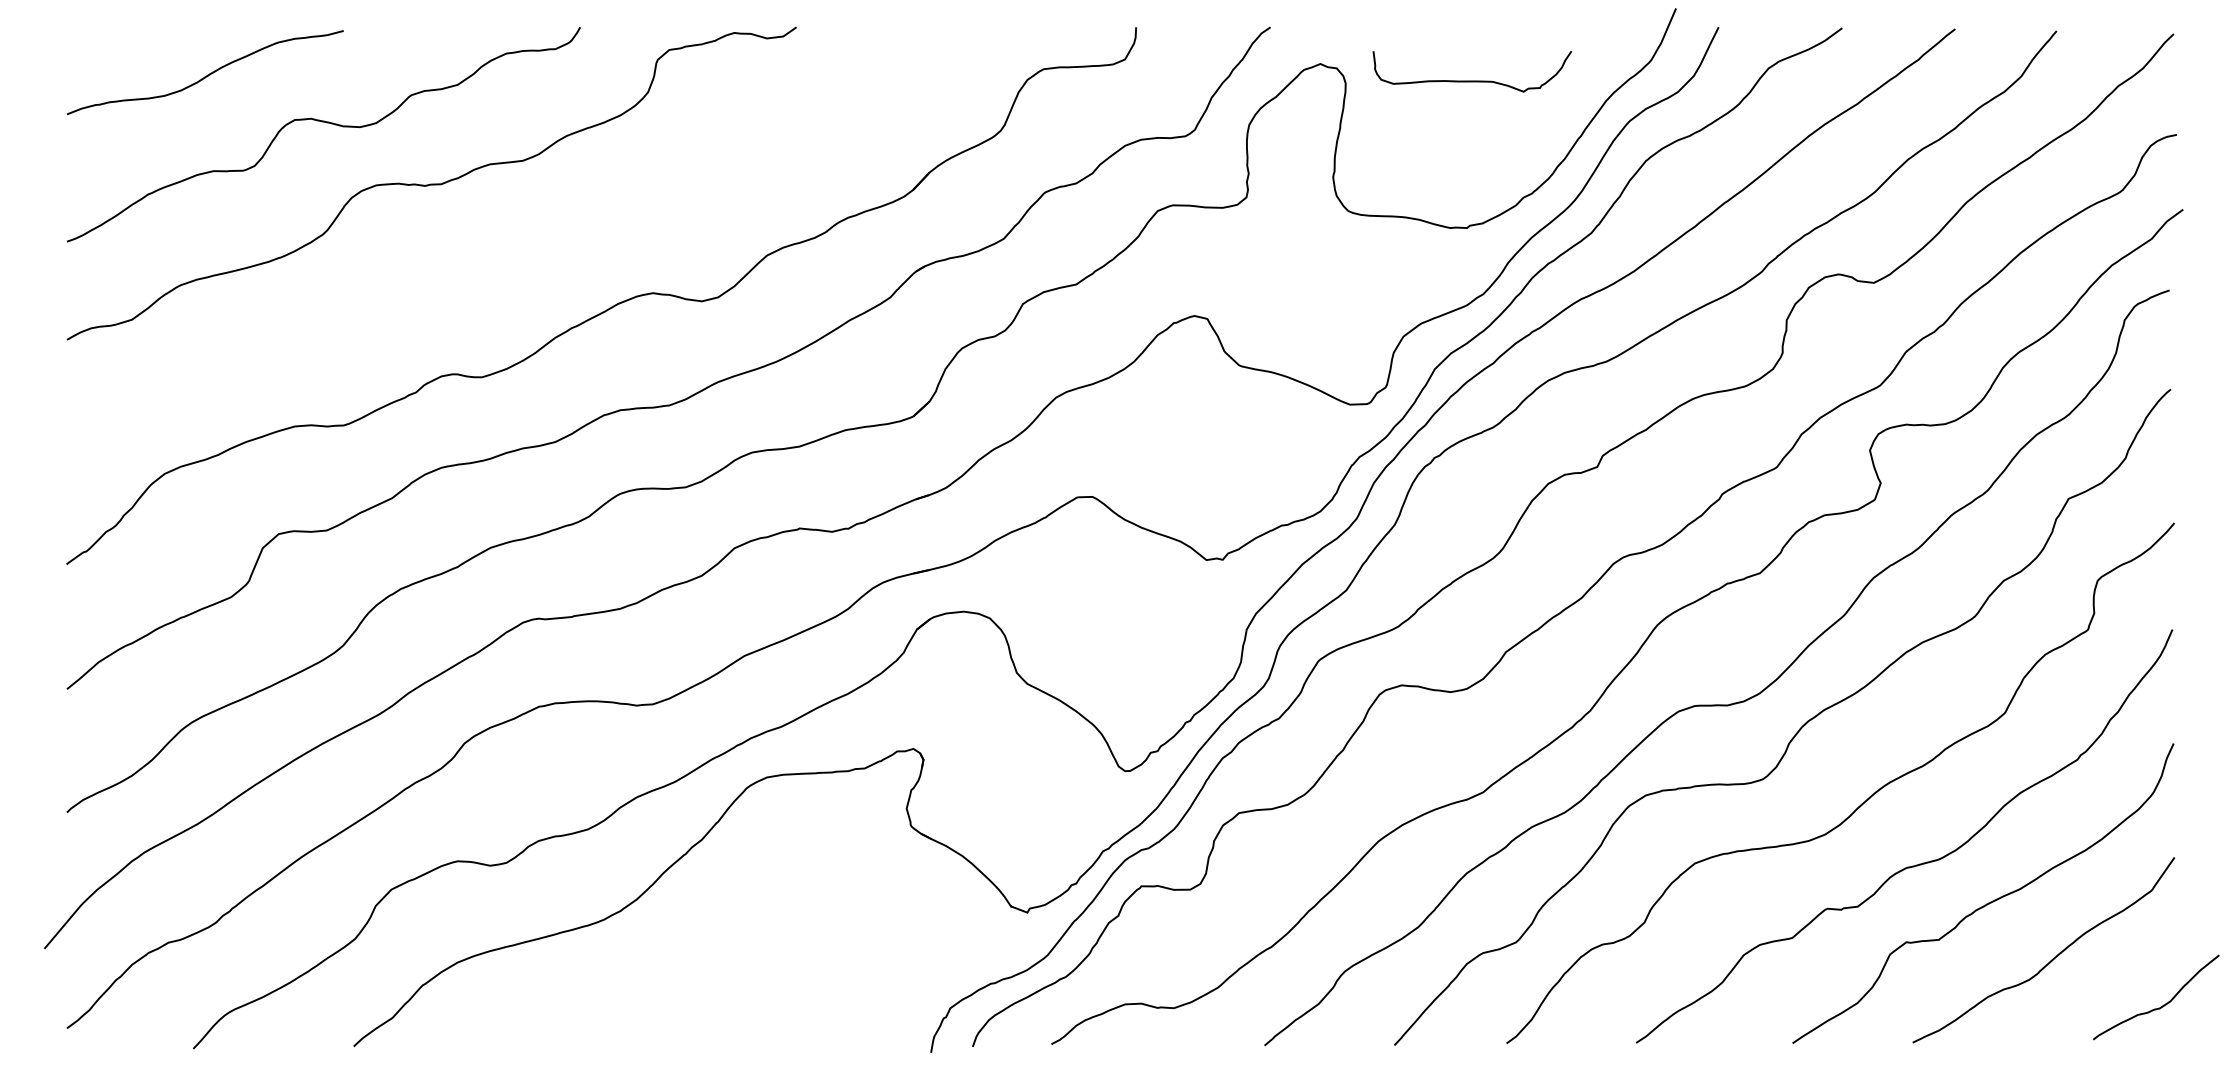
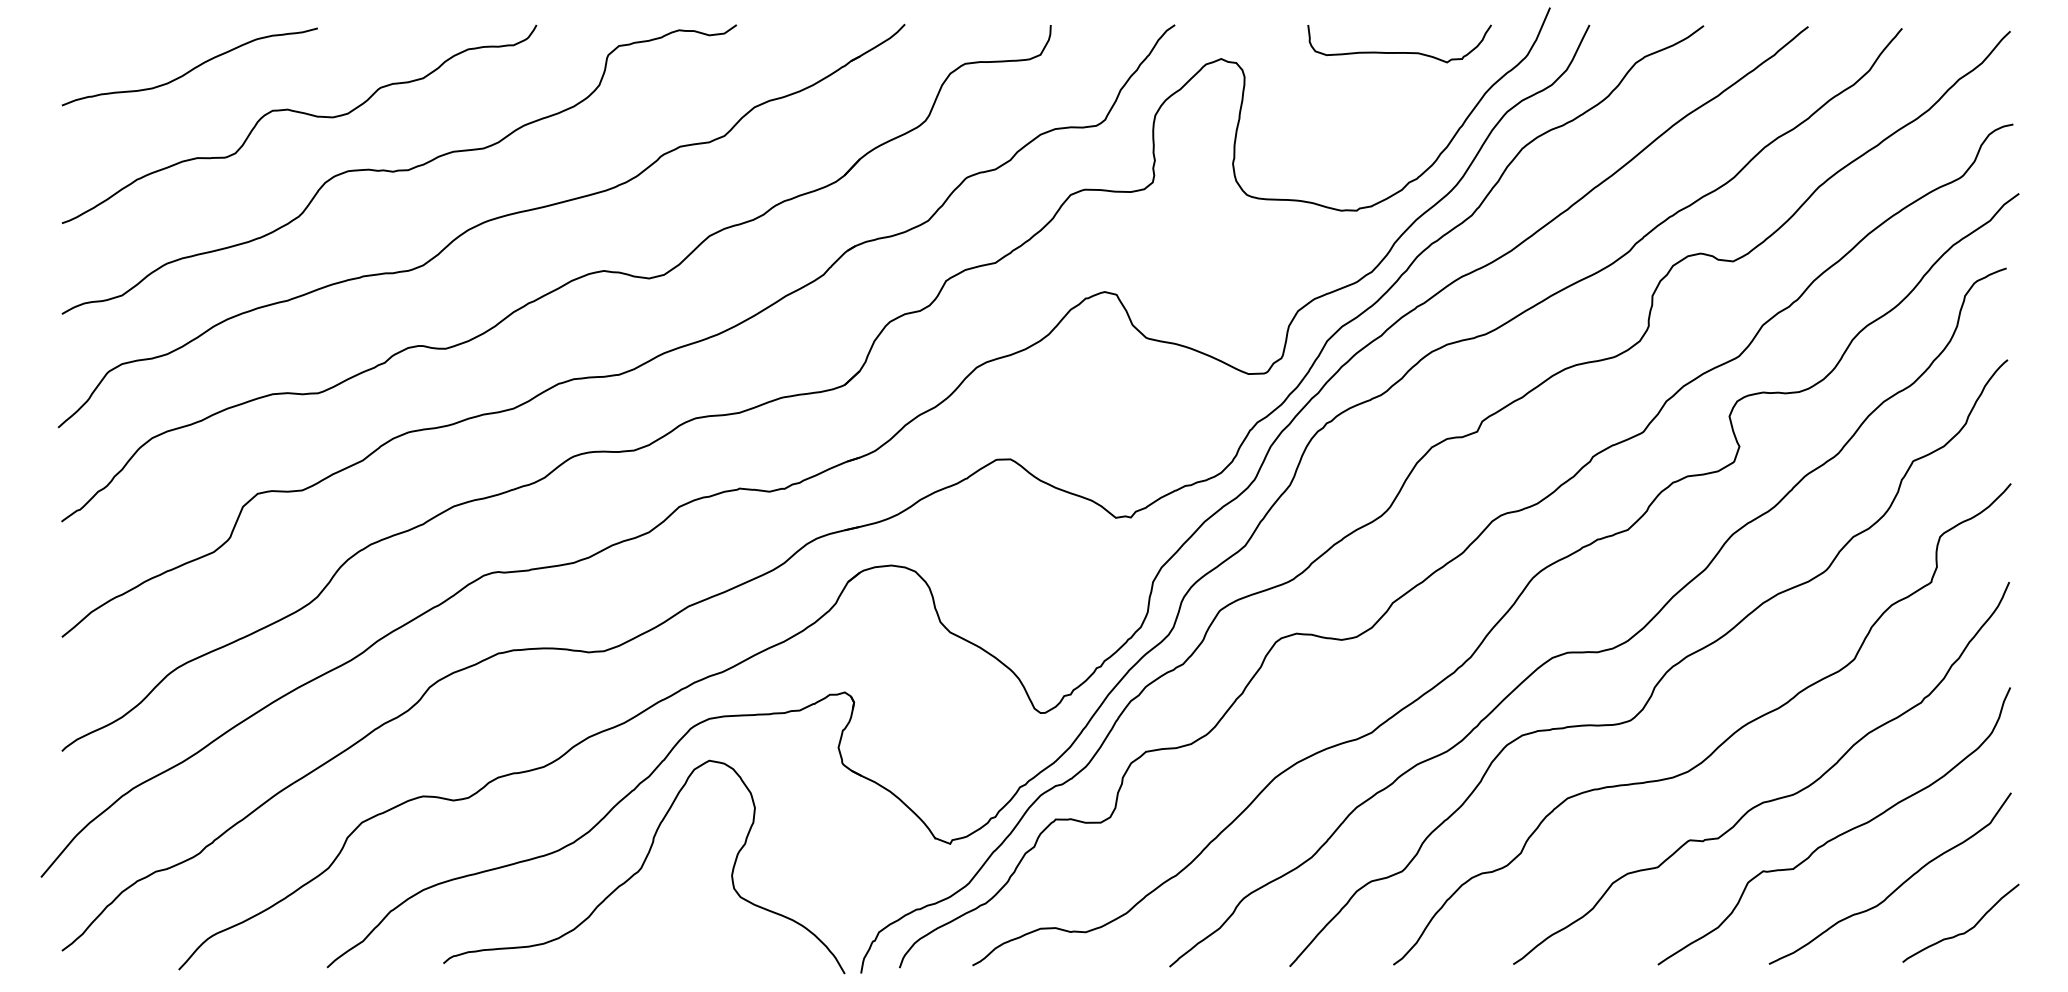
curve: (1472, 80) -> (1399, 52), moved
part: (520, 244) -> (481, 225), added
curve: (695, 936) -> (643, 865), added
curve: (2160, 1006) -> (1964, 931), moved

